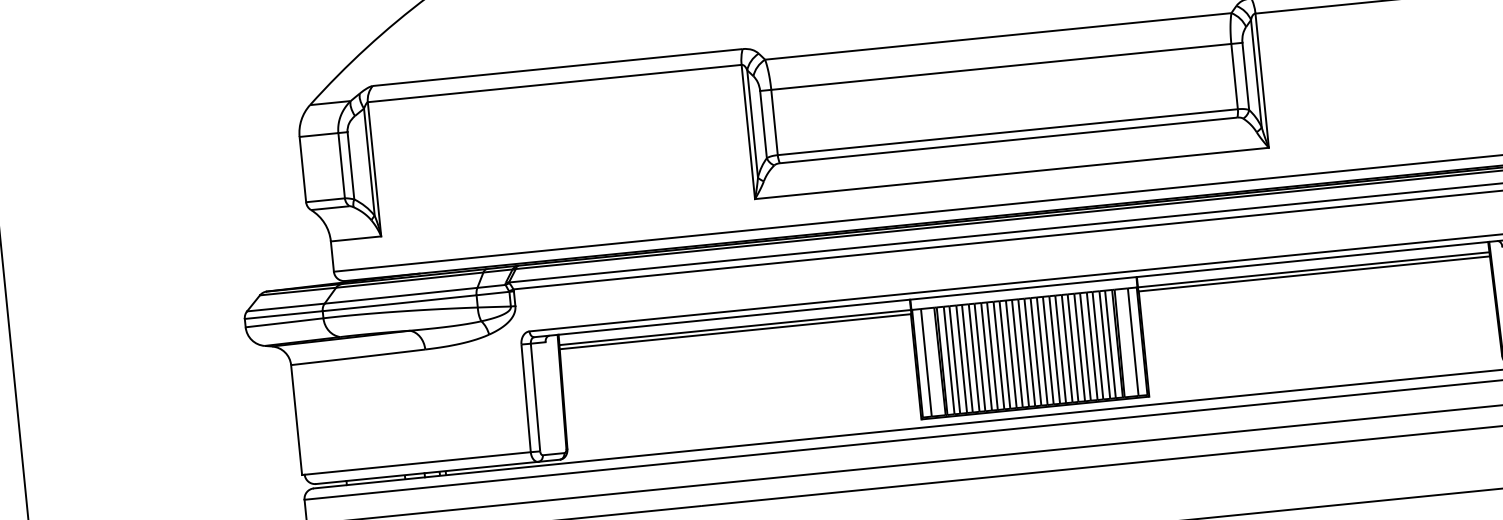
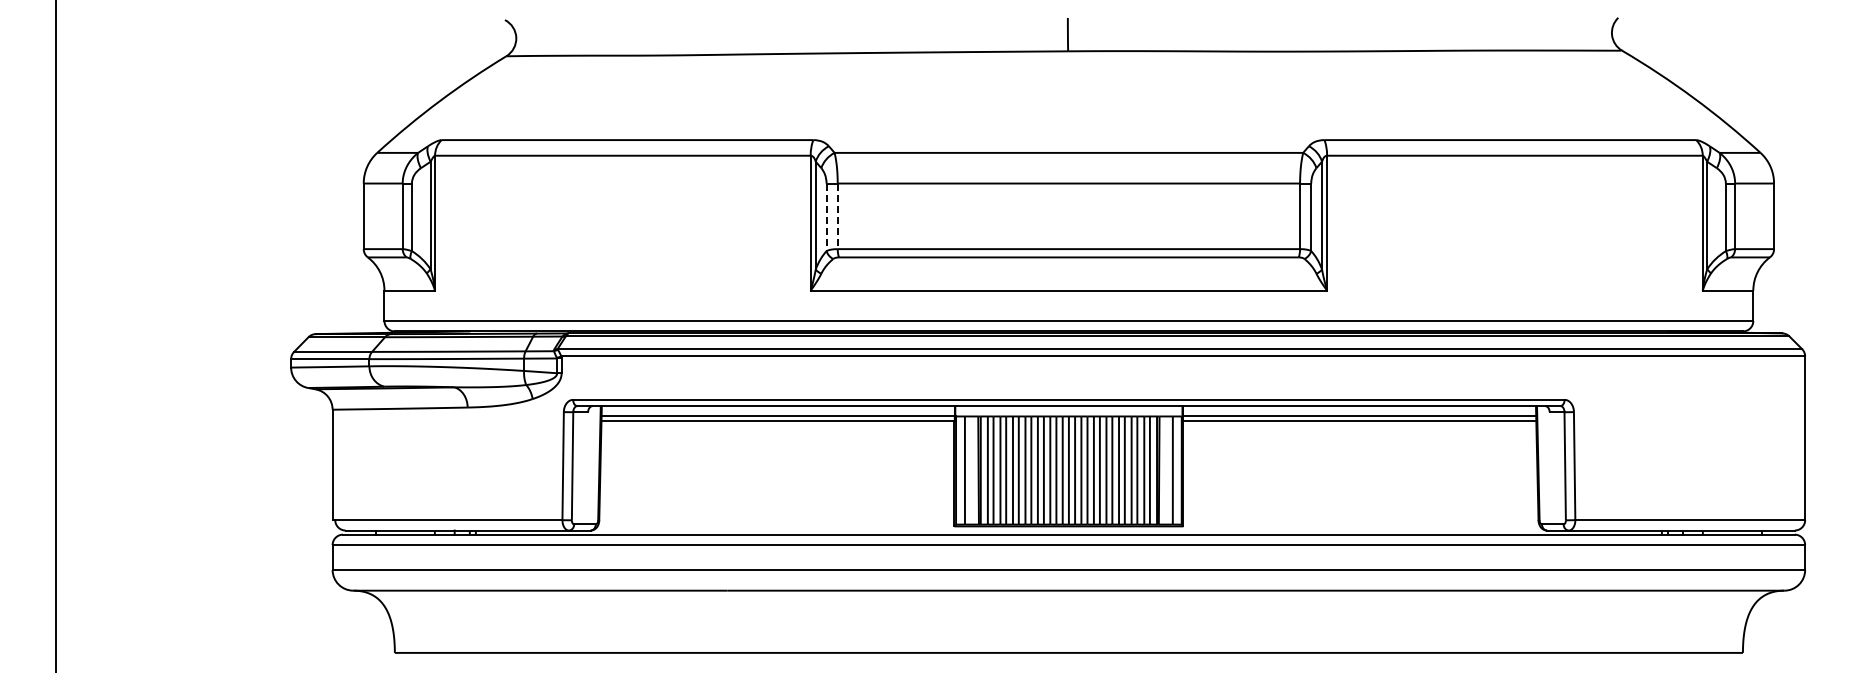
line: (774, 122) -> (837, 216), solid -> dashed
line: (763, 124) -> (826, 217), solid -> dashed

